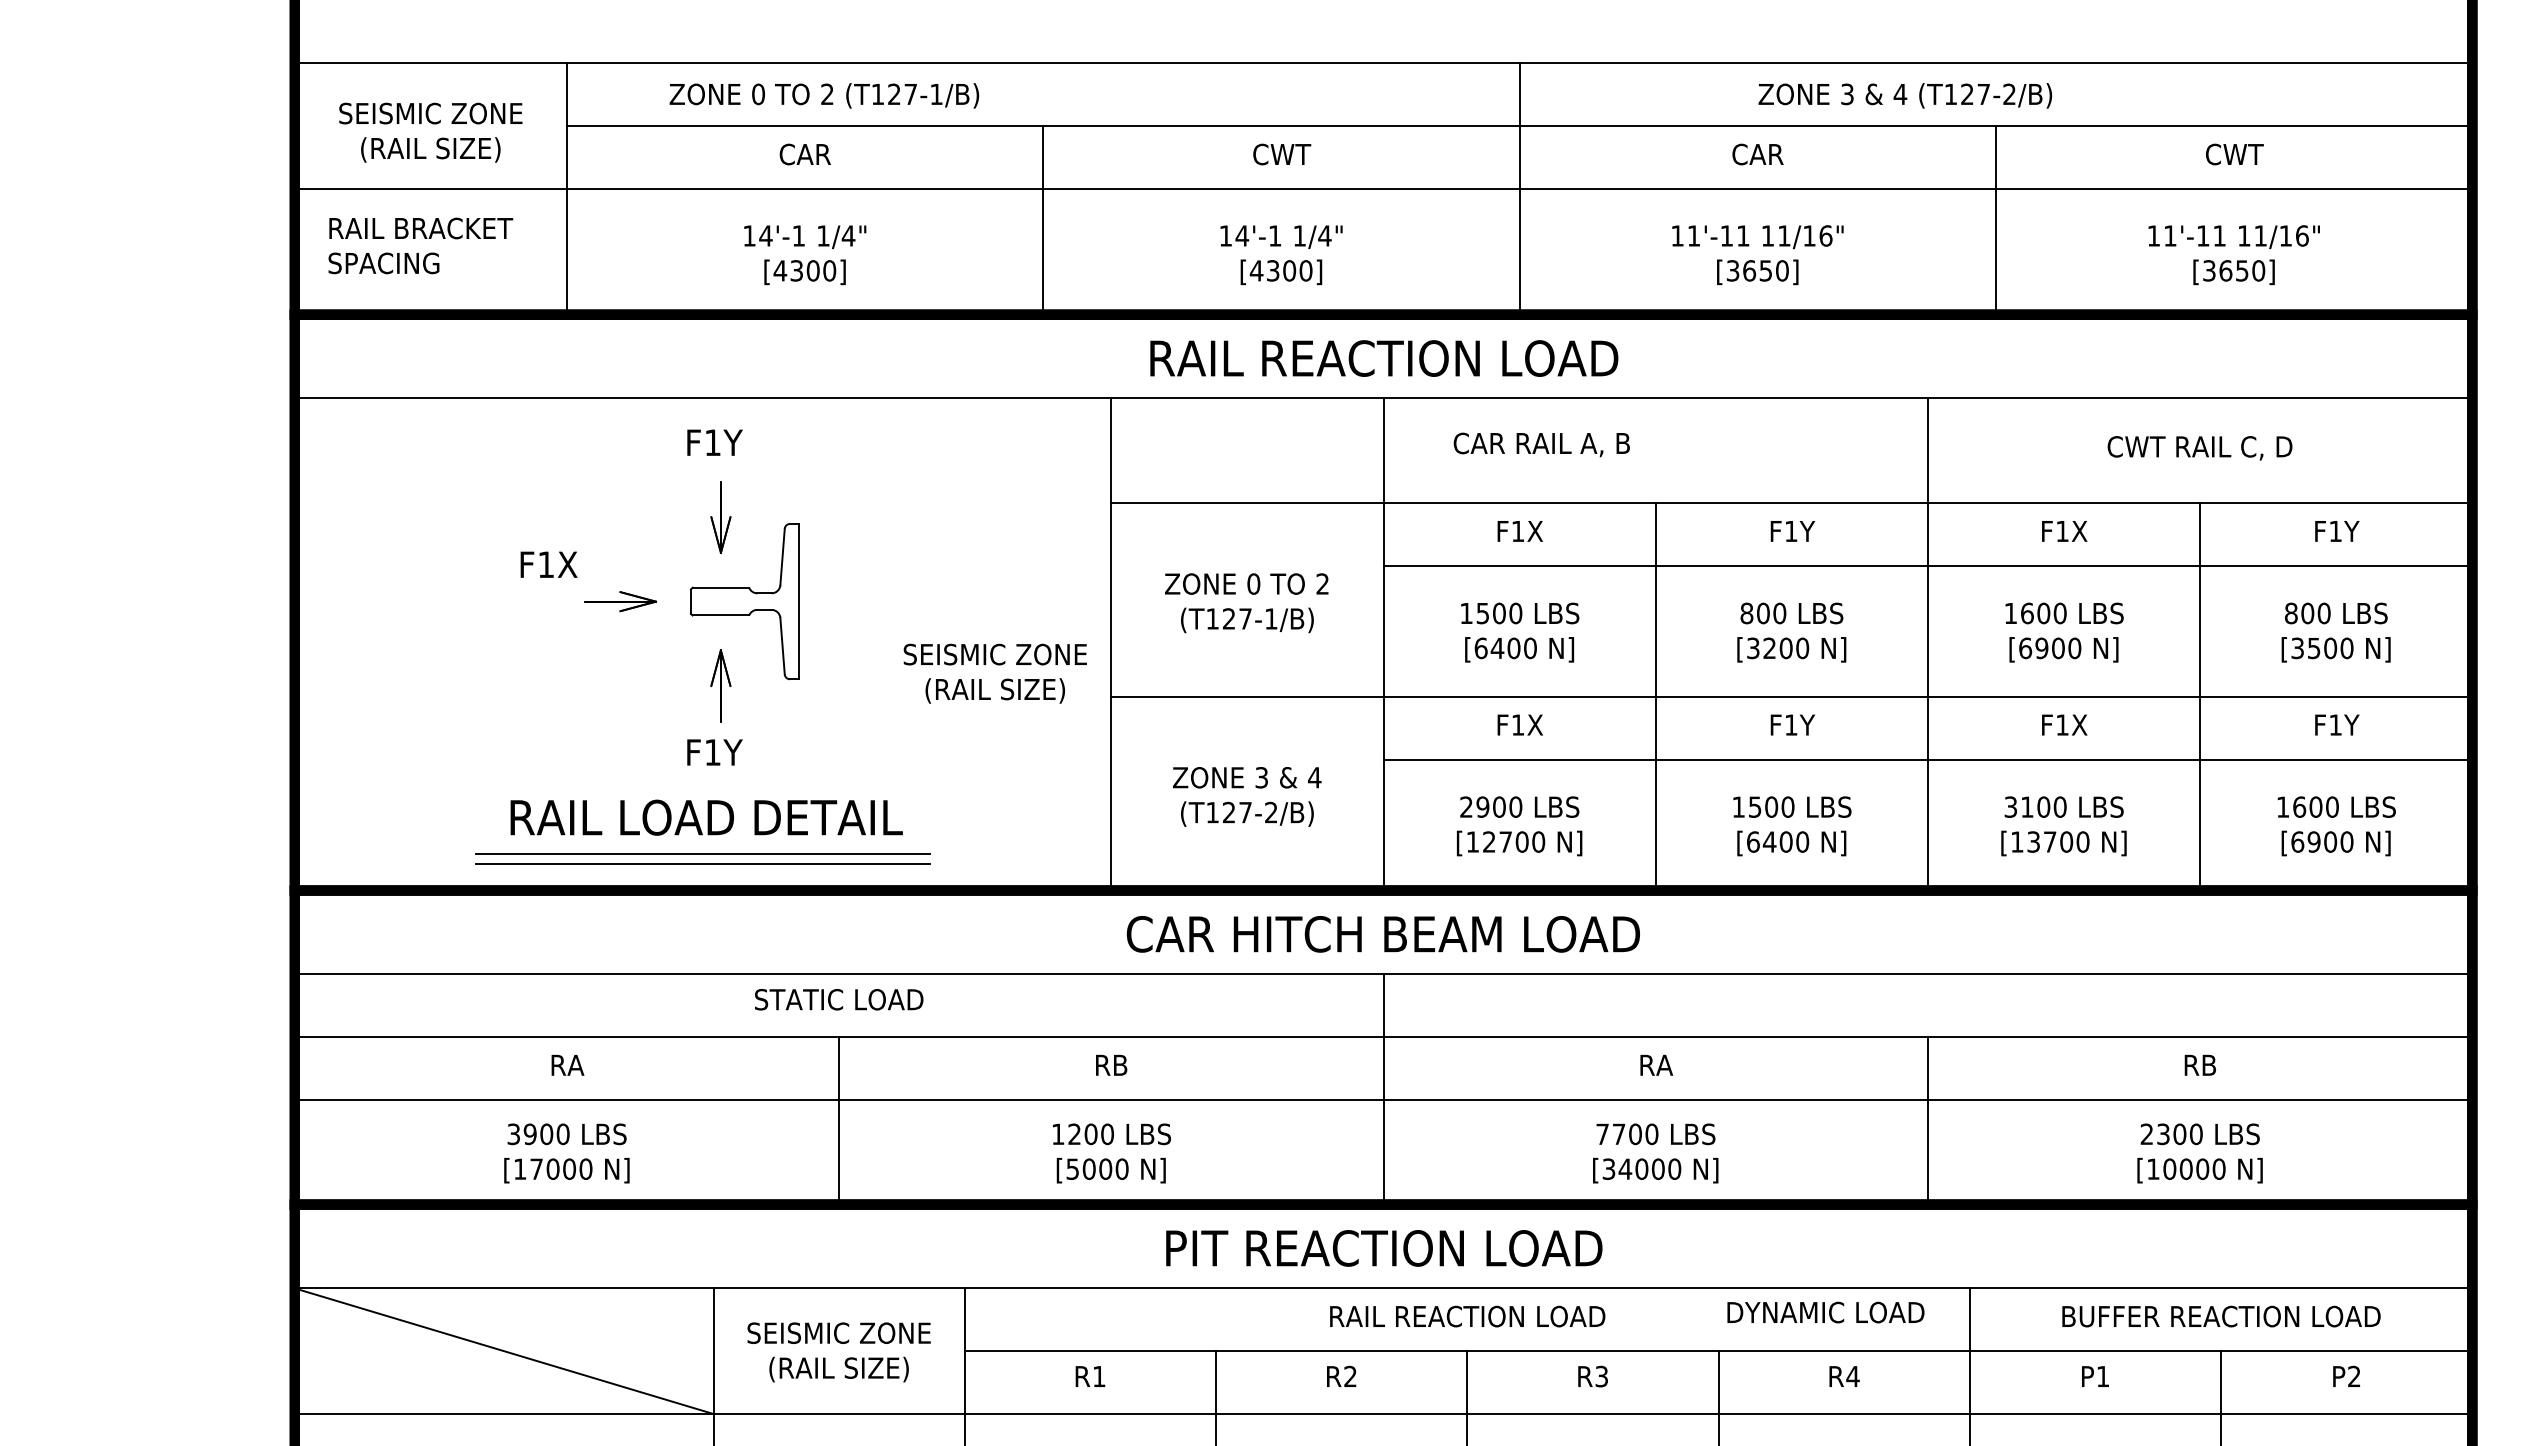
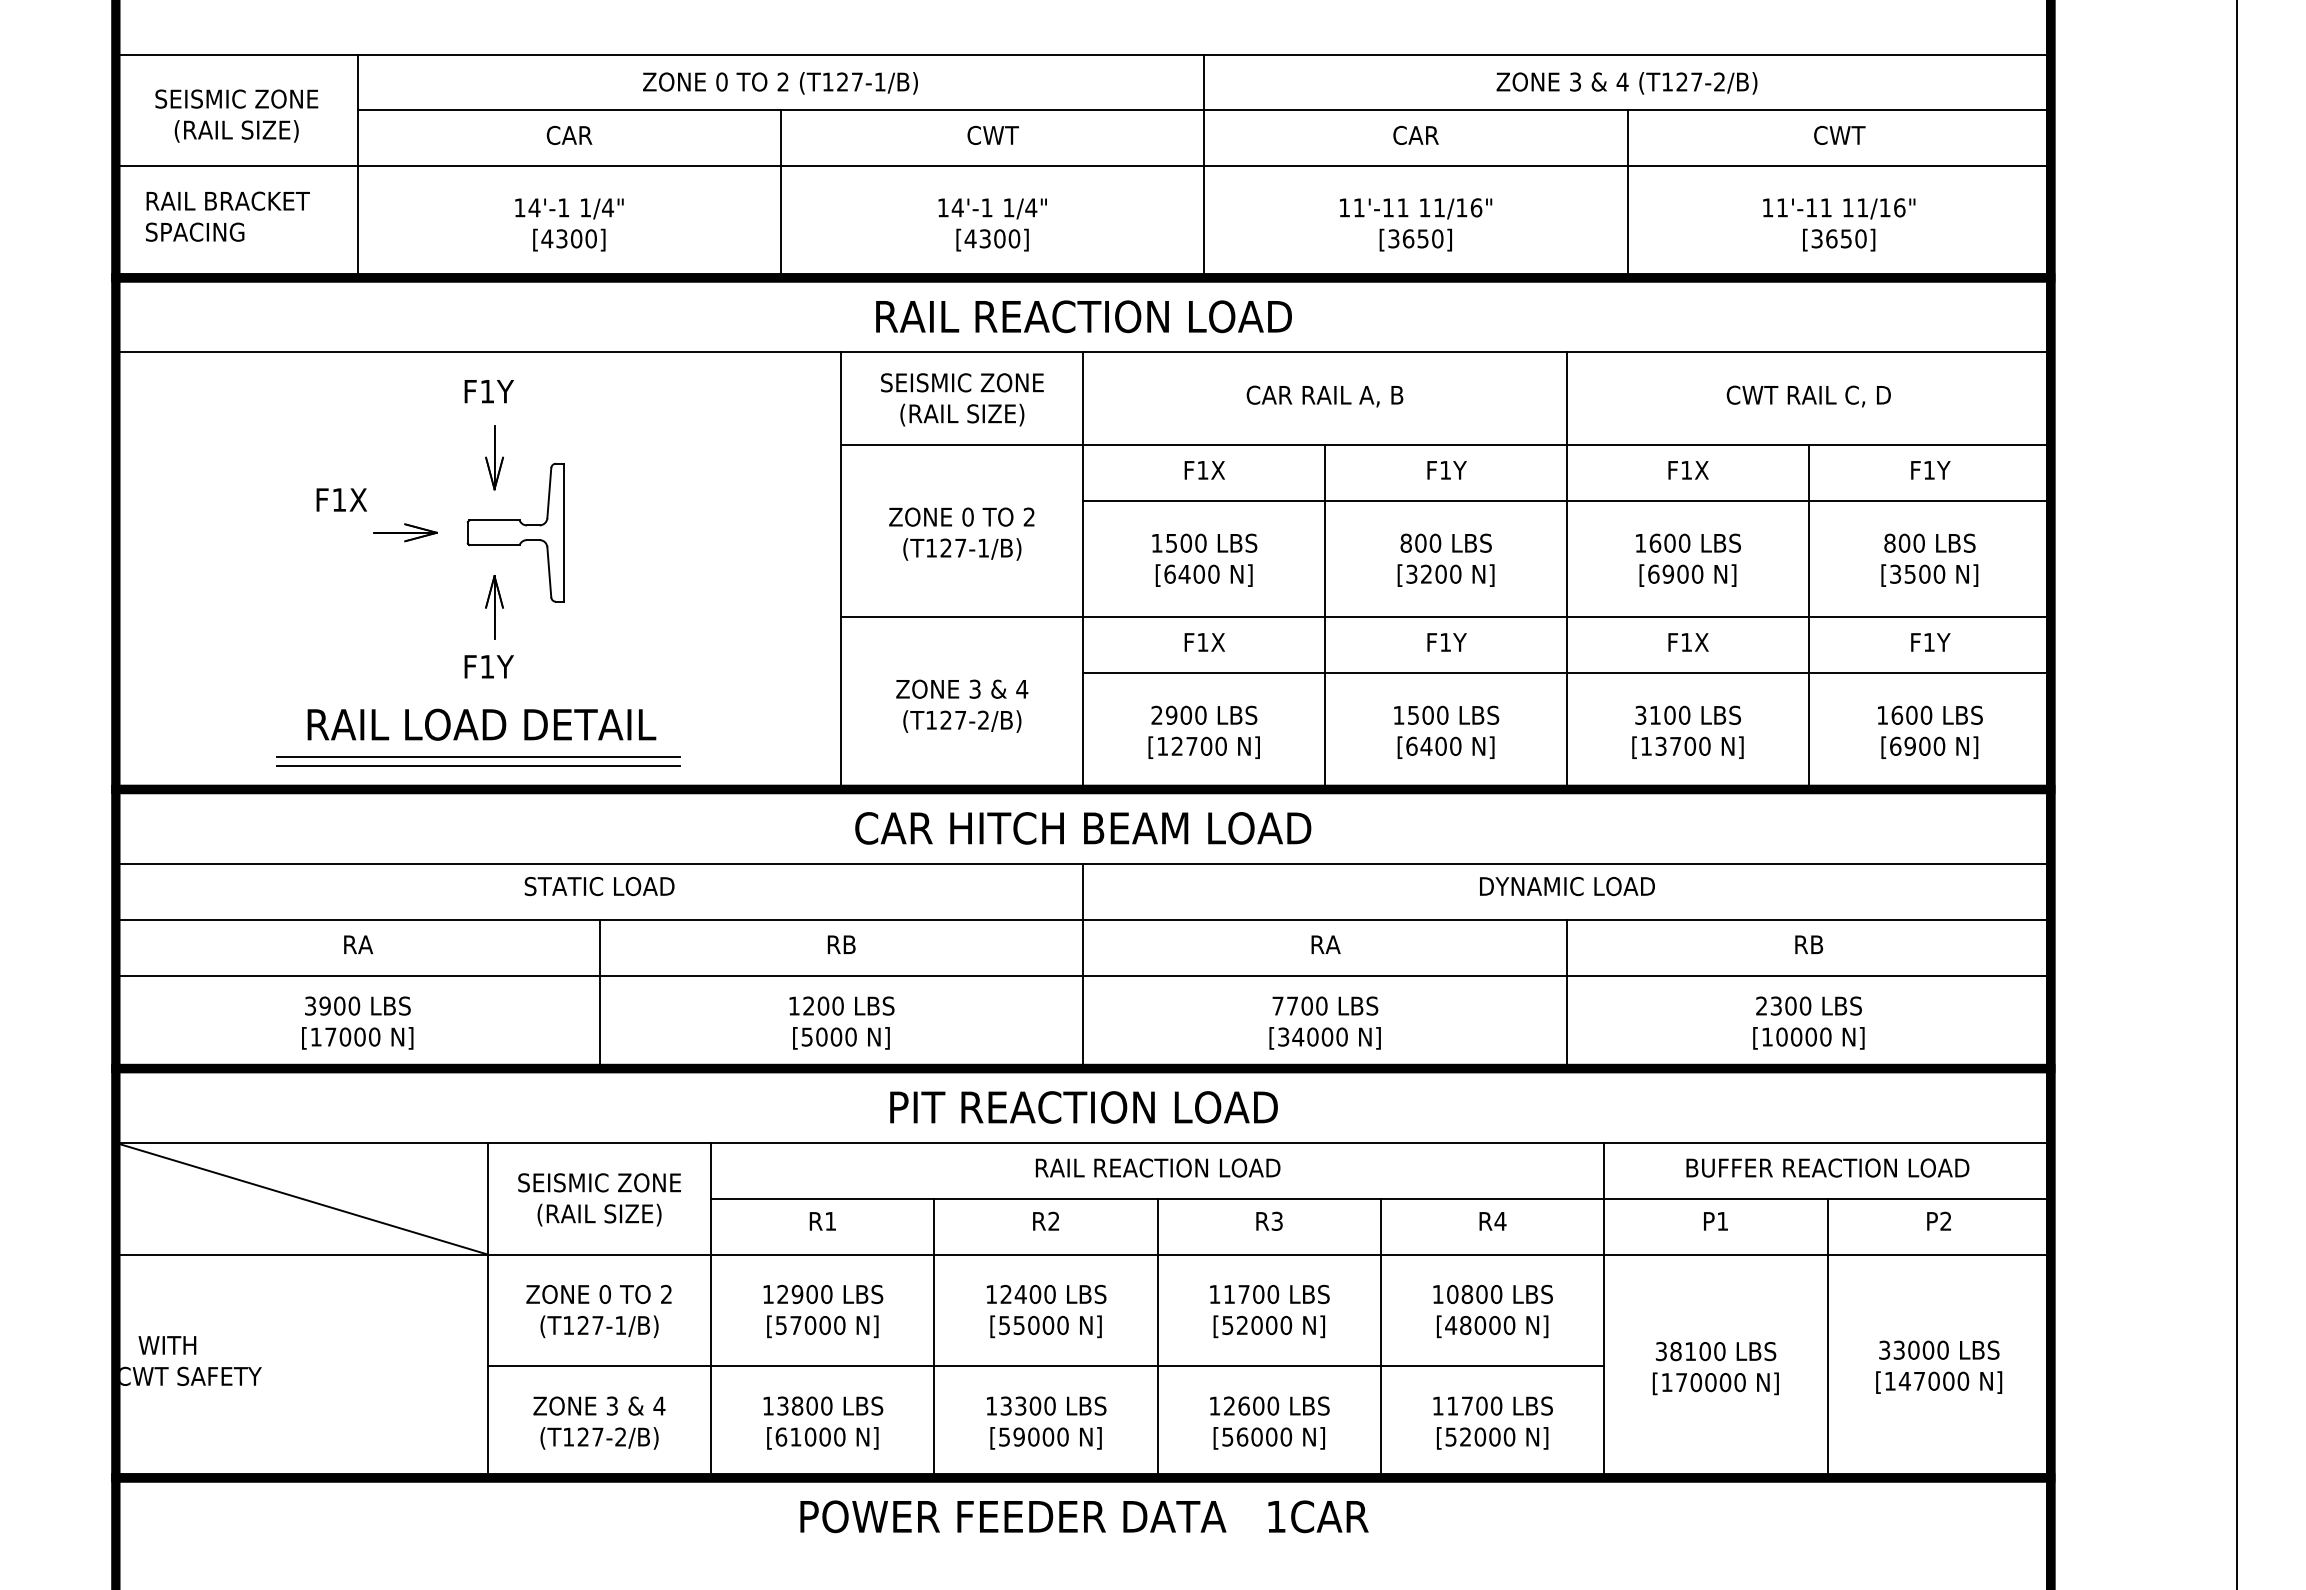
text: (824, 96) -> (780, 83), moved
text: (1904, 96) -> (1626, 83), moved
text: (1541, 444) -> (1324, 396), moved
text: (995, 673) -> (962, 399), moved
text: (1826, 1312) -> (1567, 886), moved

